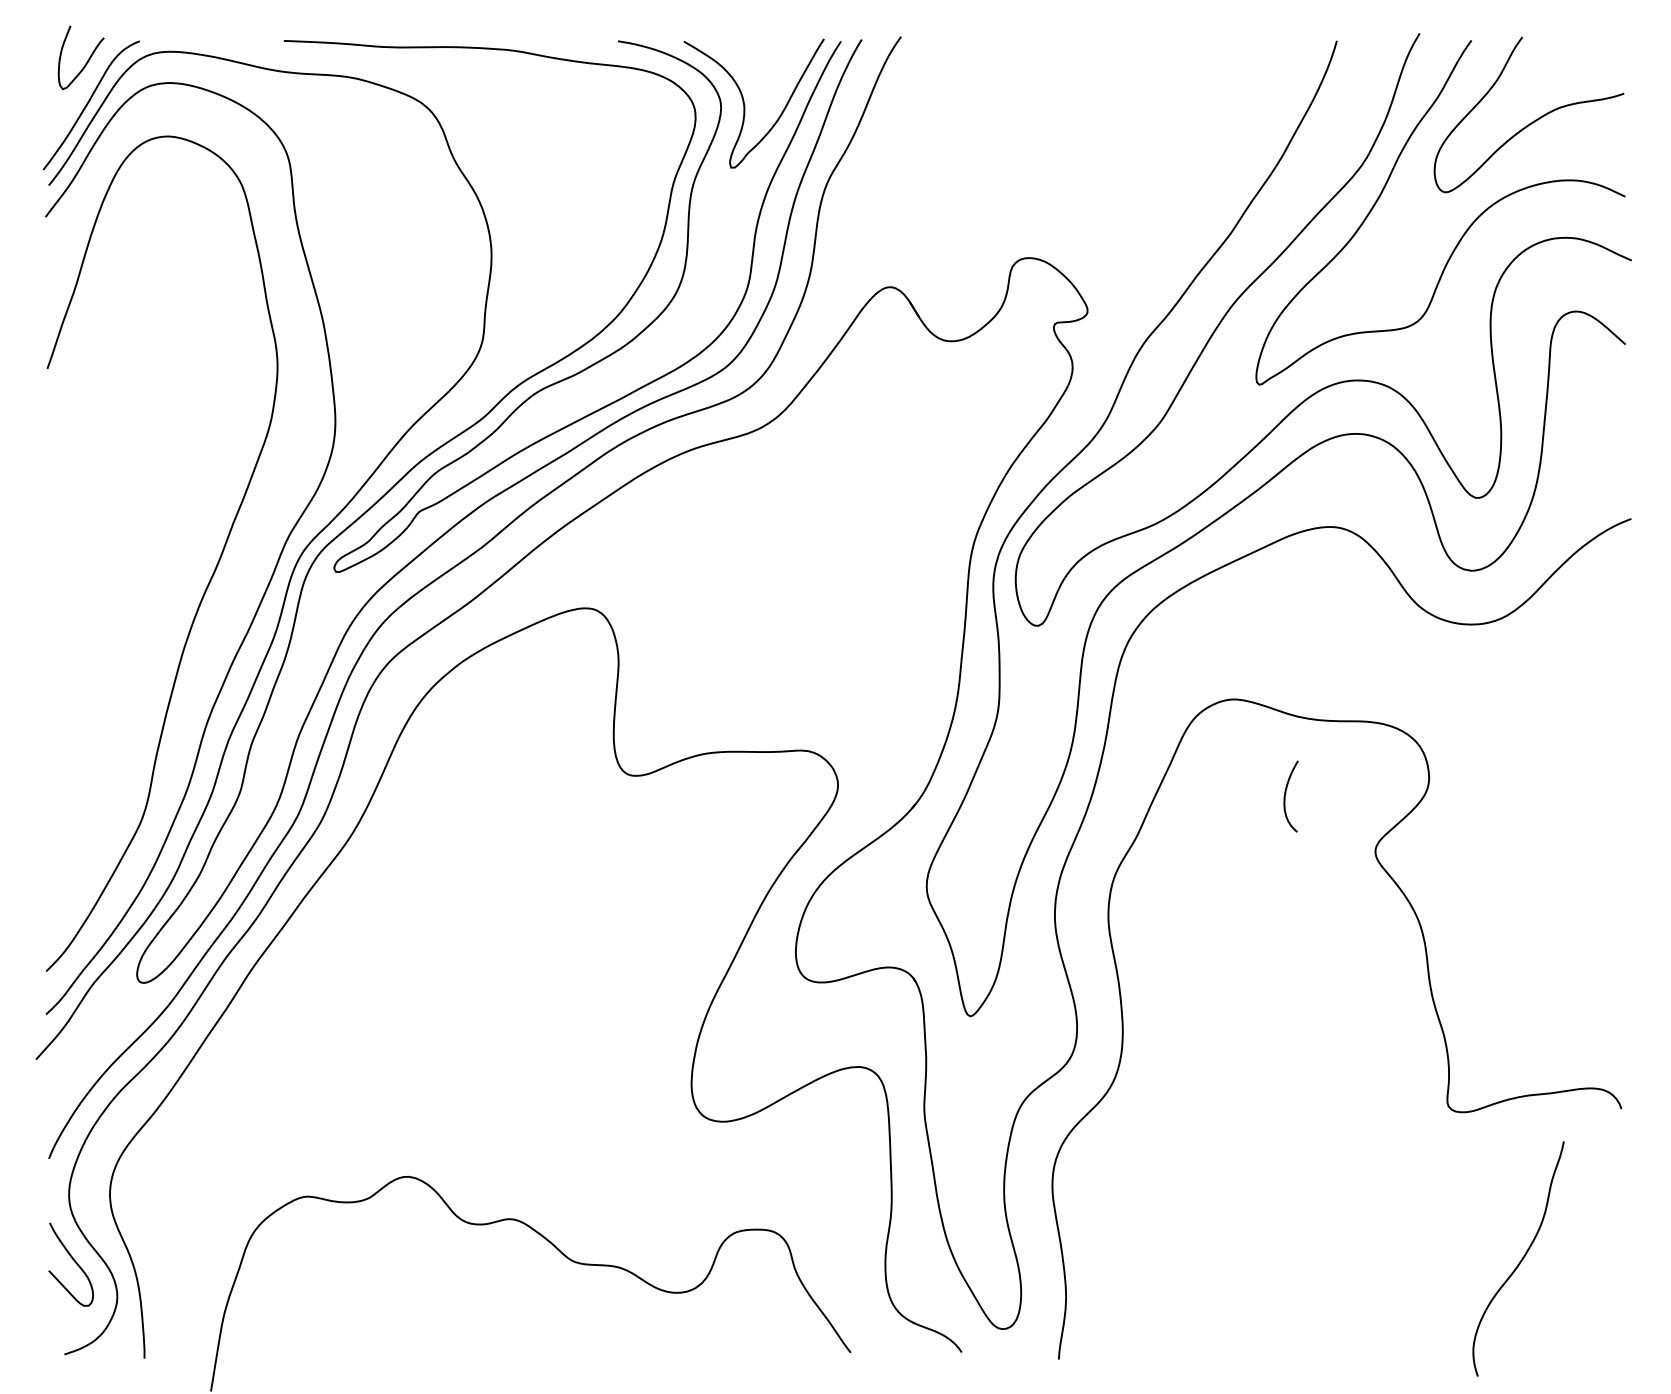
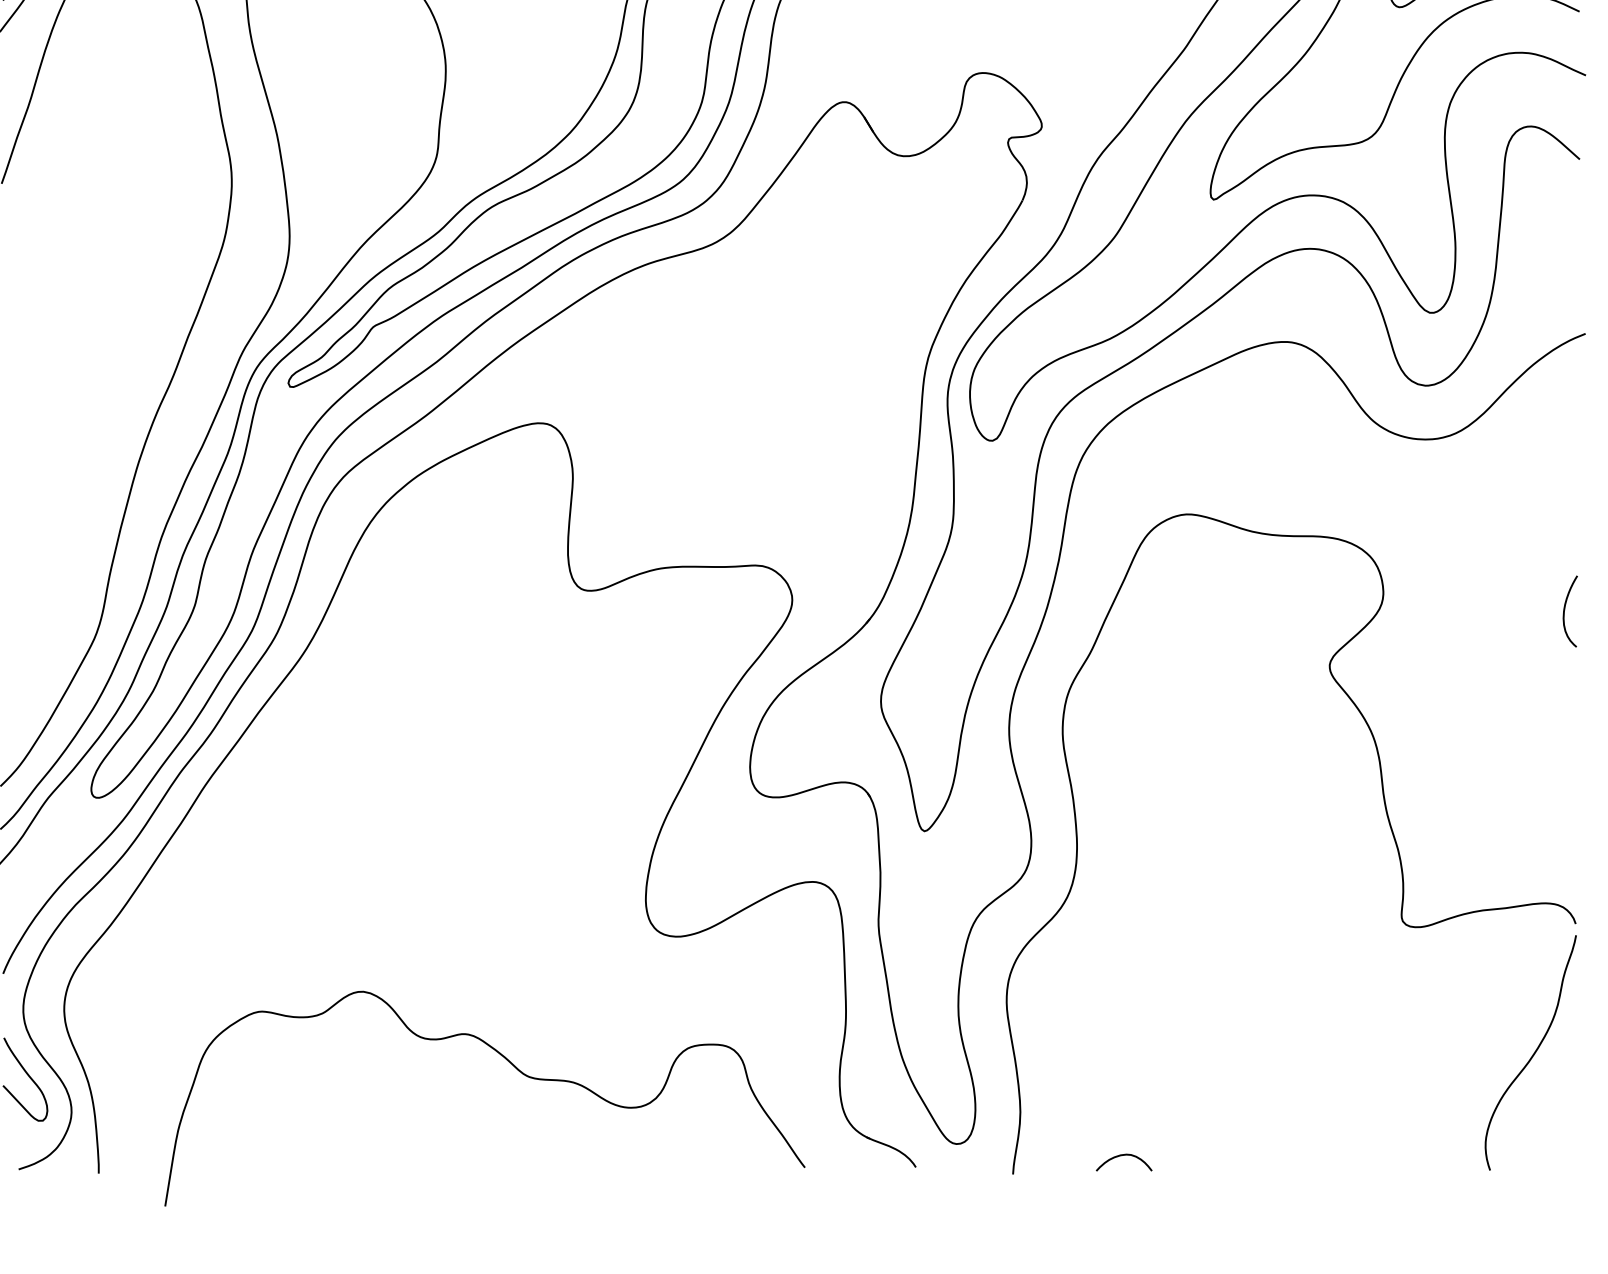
curve: (1286, 793) -> (1565, 608), moved
curve: (1520, 1260) -> (1532, 1054), moved
curve: (1167, 1341) -> (1121, 1156), added

